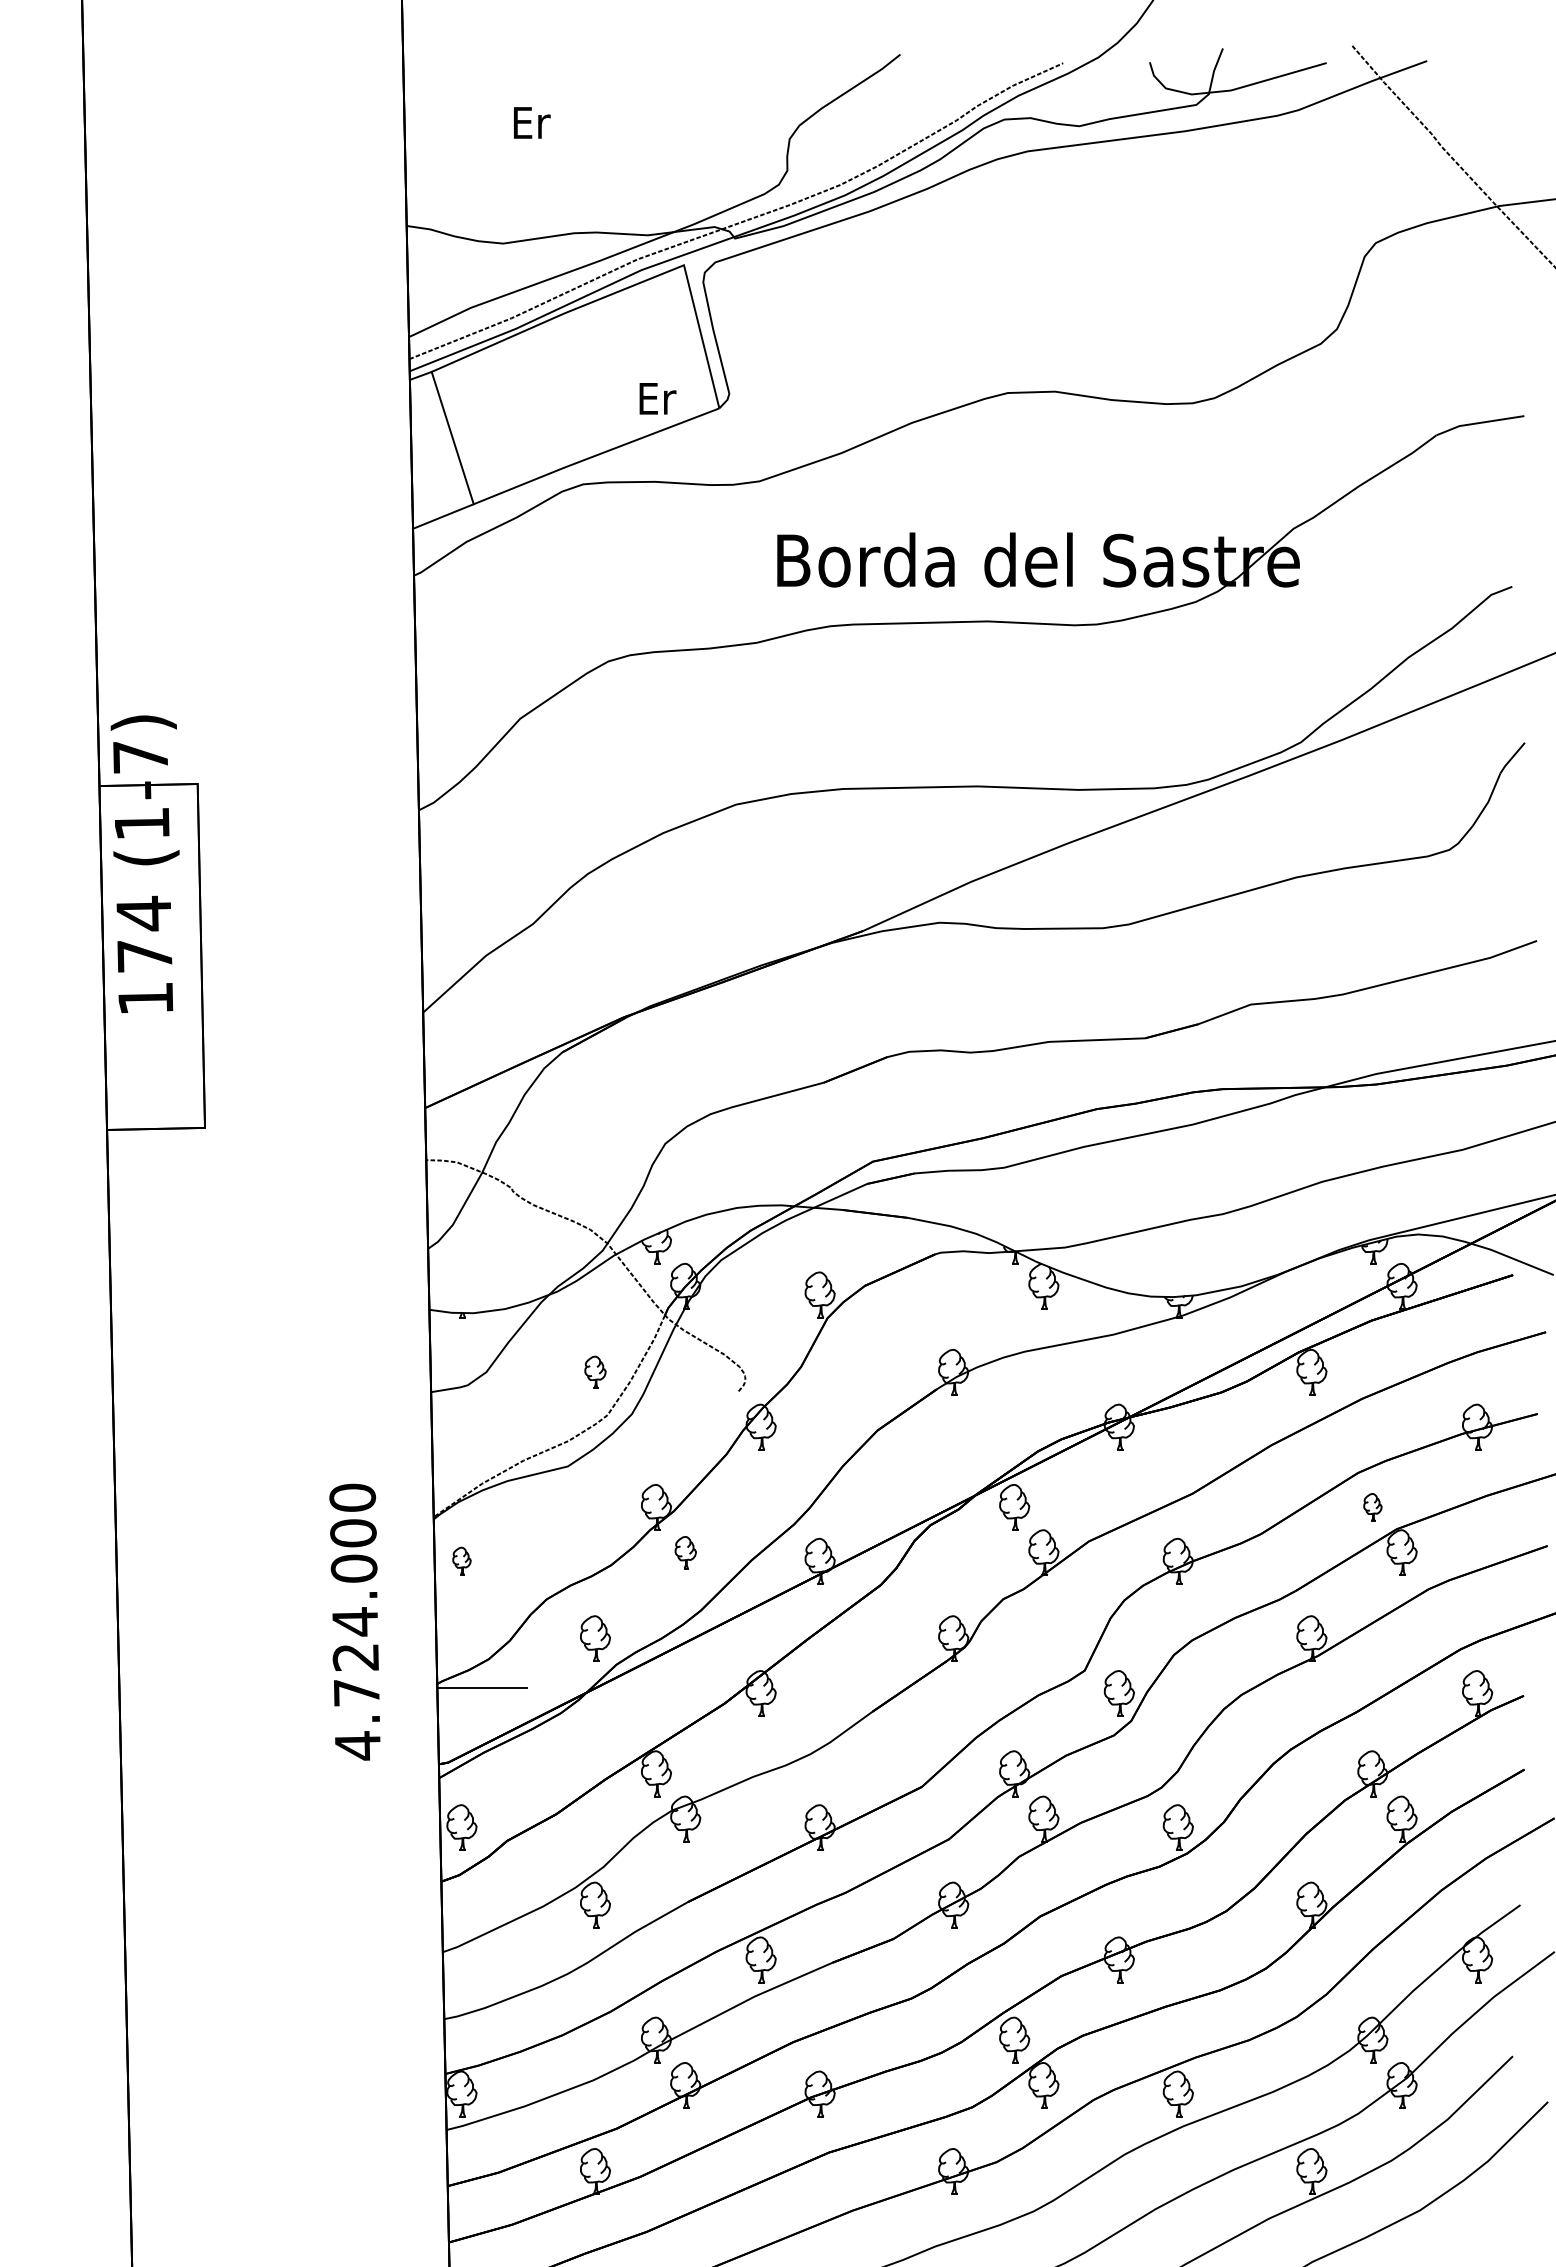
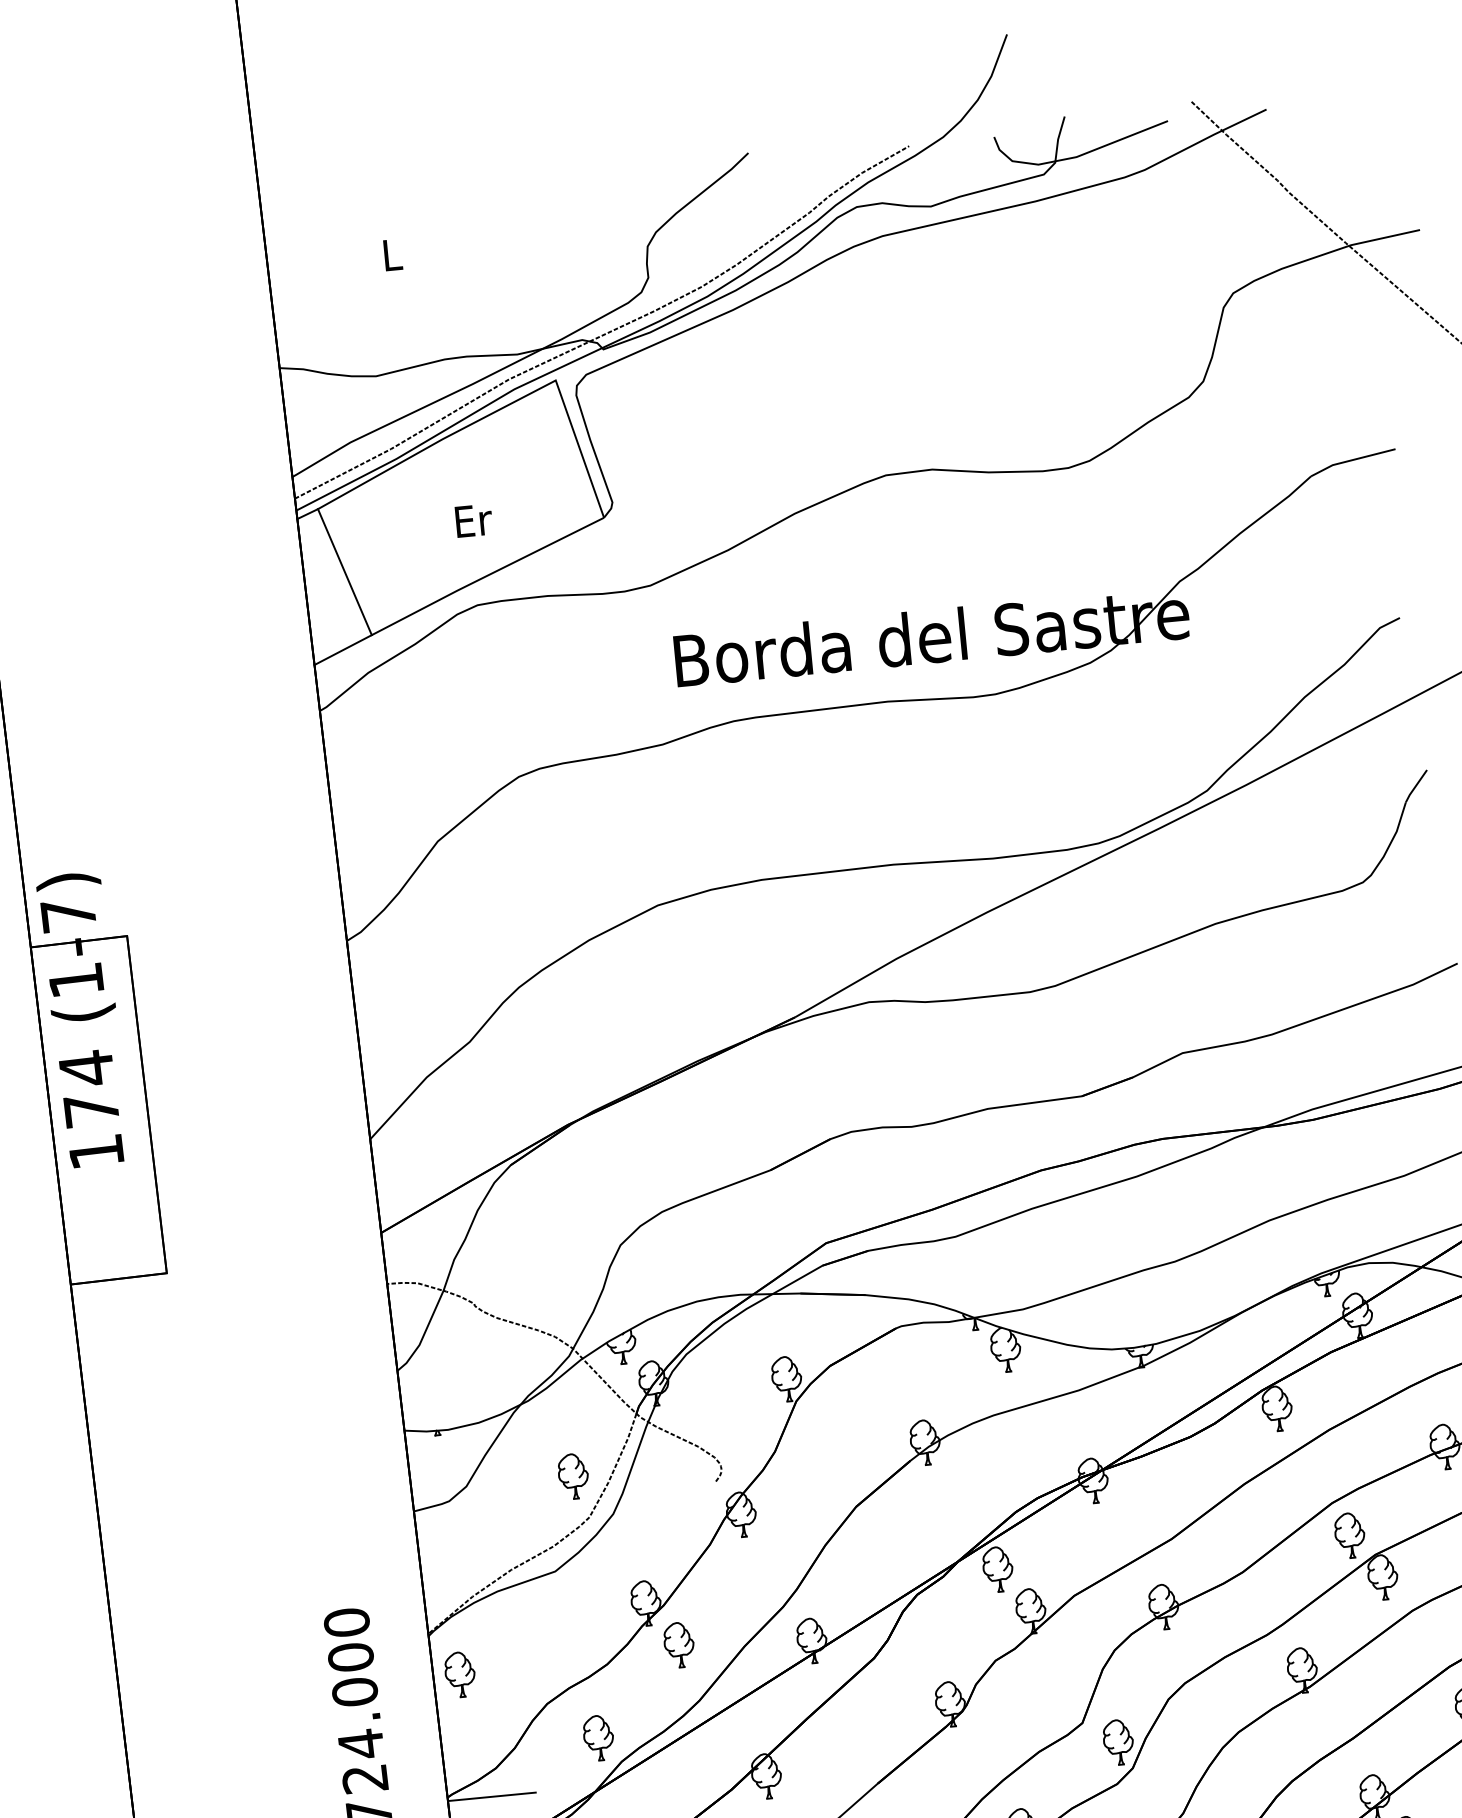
text: (532, 122) -> (393, 254), Er -> L
text: (657, 398) -> (473, 520), moved
part: (595, 1372) -> (573, 1476), size x1.43
part: (1372, 1507) -> (1349, 1535), size x1.67
part: (685, 1552) -> (679, 1644), size x1.43
part: (461, 1560) -> (459, 1673), size x1.67

